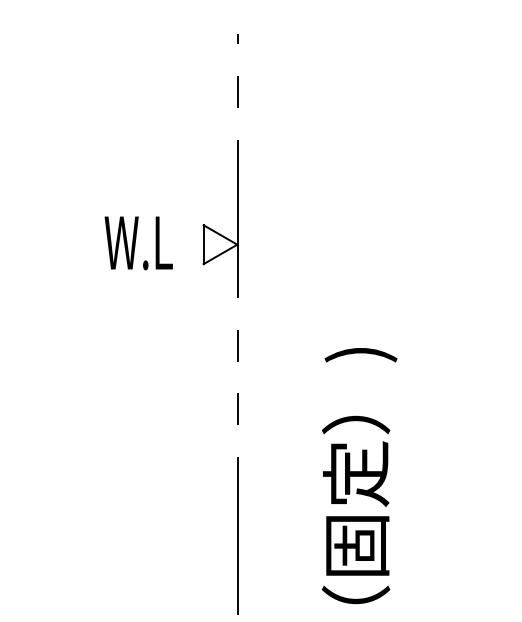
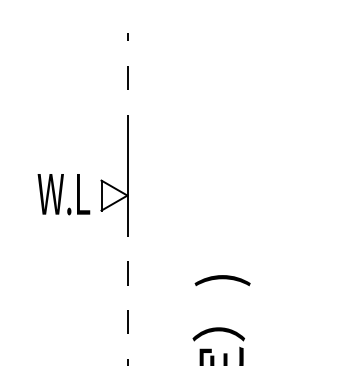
text: (138, 243) -> (63, 194), moved

